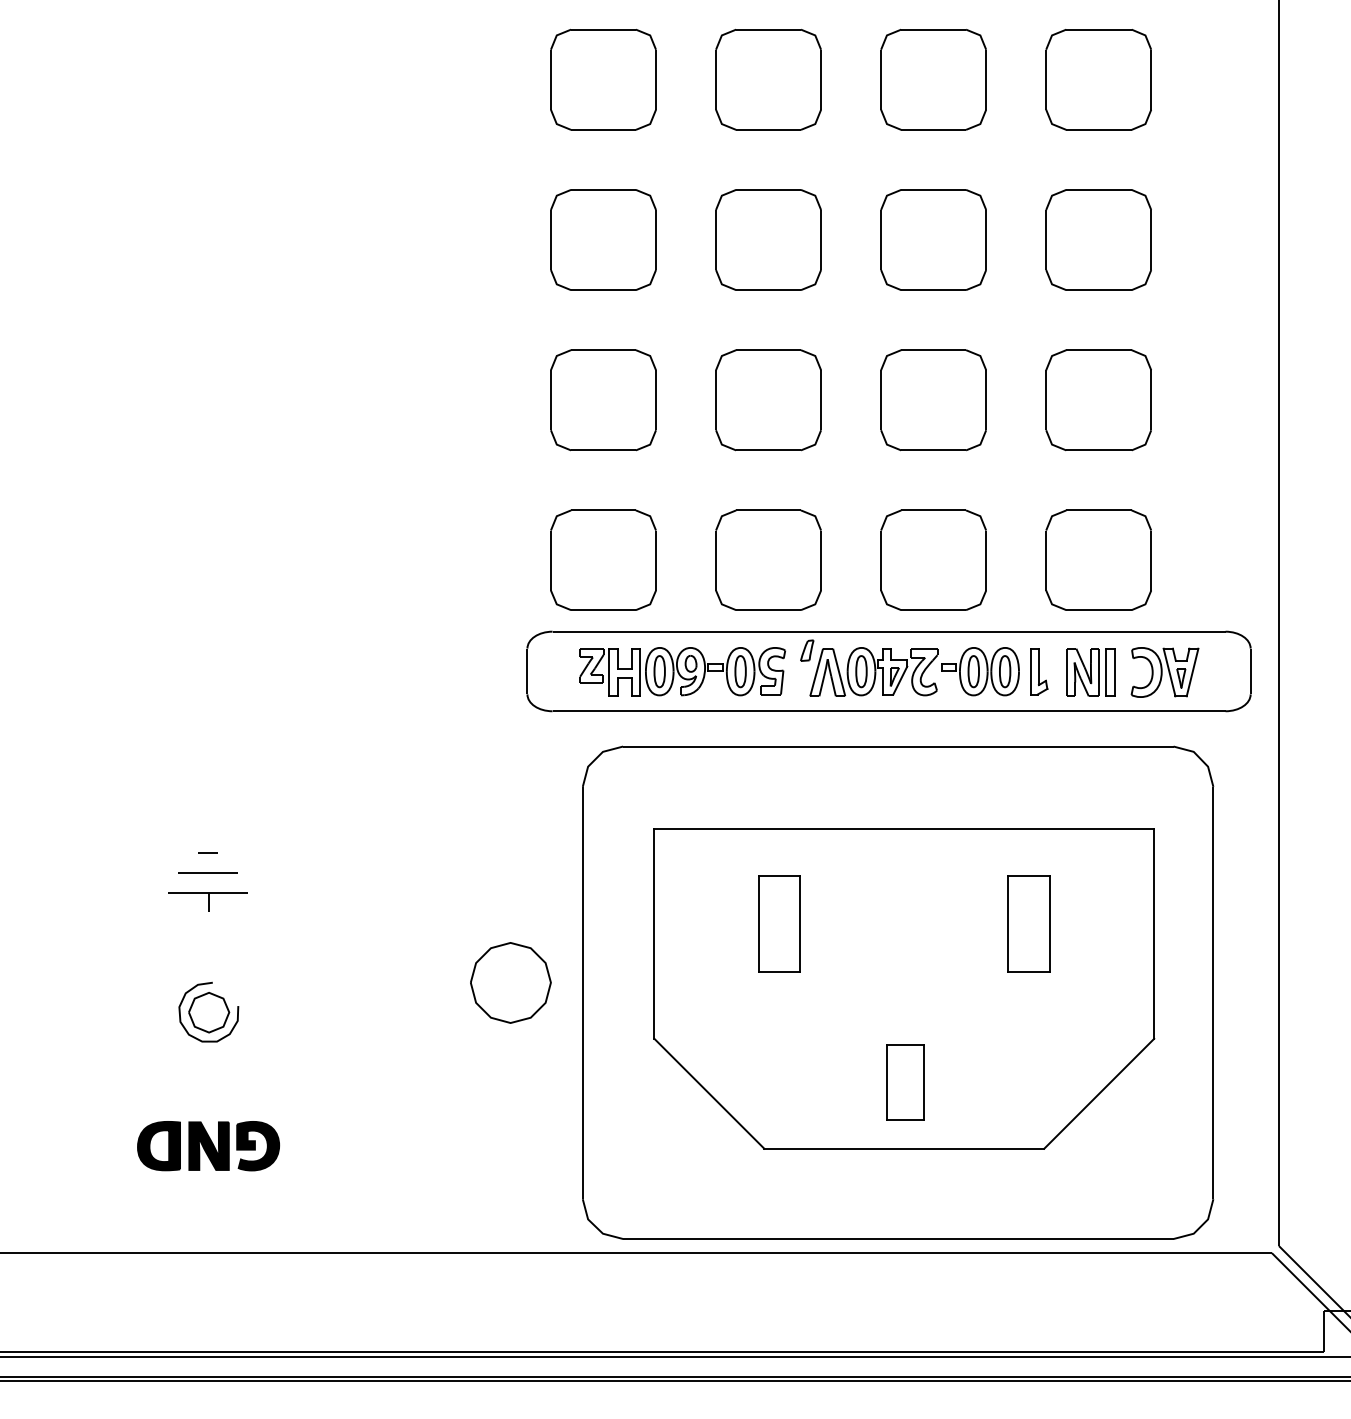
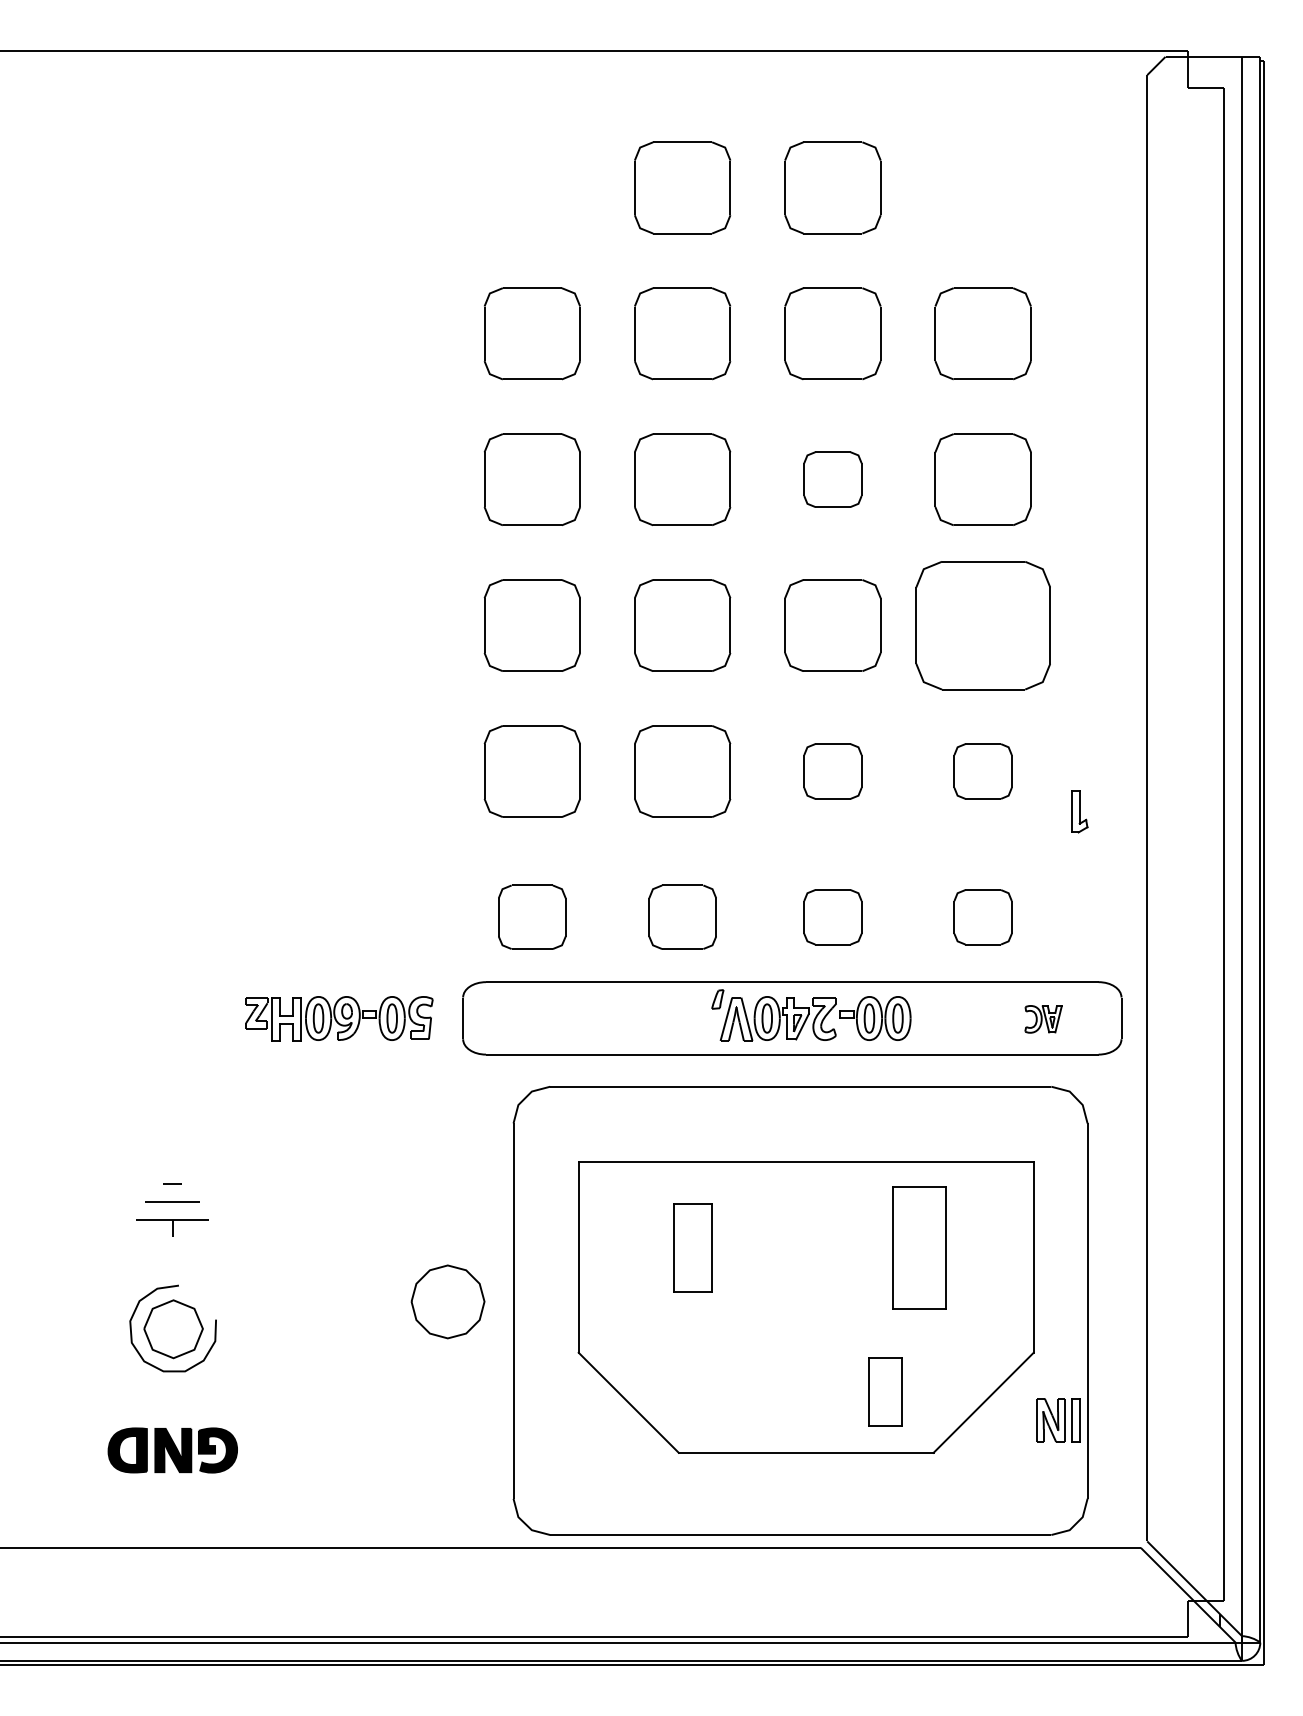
part: (933, 79) -> (832, 479), size x0.6
part: (1097, 239) -> (982, 625), size x1.4
part: (933, 400) -> (832, 771), size x0.6
part: (1097, 400) -> (982, 771), size x0.6
part: (602, 560) -> (531, 917), size x0.7
part: (768, 560) -> (682, 917), size x0.7
part: (933, 560) -> (832, 917), size x0.6
part: (1097, 560) -> (982, 917), size x0.6
part: (682, 671) -> (339, 1018), moved
part: (1038, 671) -> (1079, 811), moved
part: (1091, 672) -> (1058, 1420), moved
part: (1164, 672) -> (1043, 1019), size x0.6
part: (1028, 923) -> (919, 1247), size x1.4
part: (208, 1012) -> (172, 1328), size x1.6
part: (905, 1081) -> (885, 1391), moved

